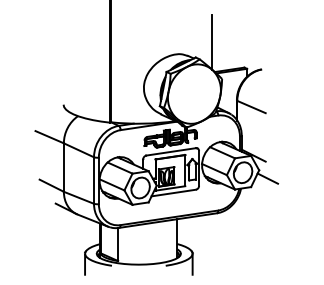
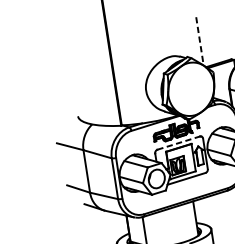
line: (212, 42) -> (200, 41), solid -> dashed
line: (171, 151) -> (178, 142), solid -> dashed

